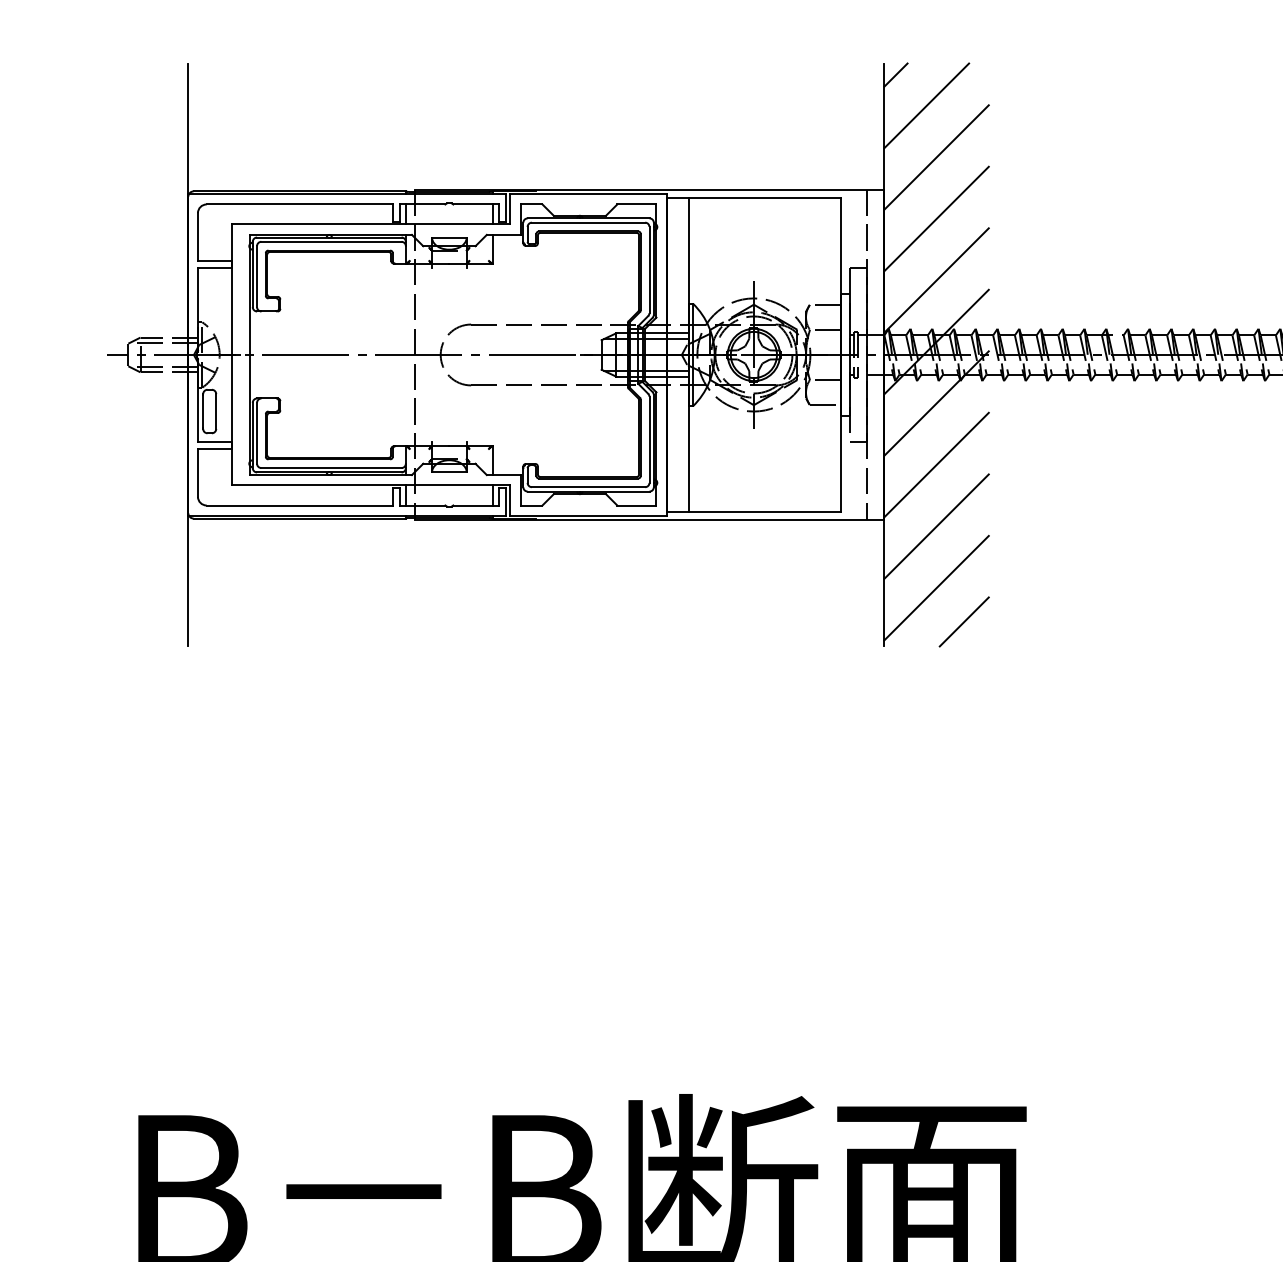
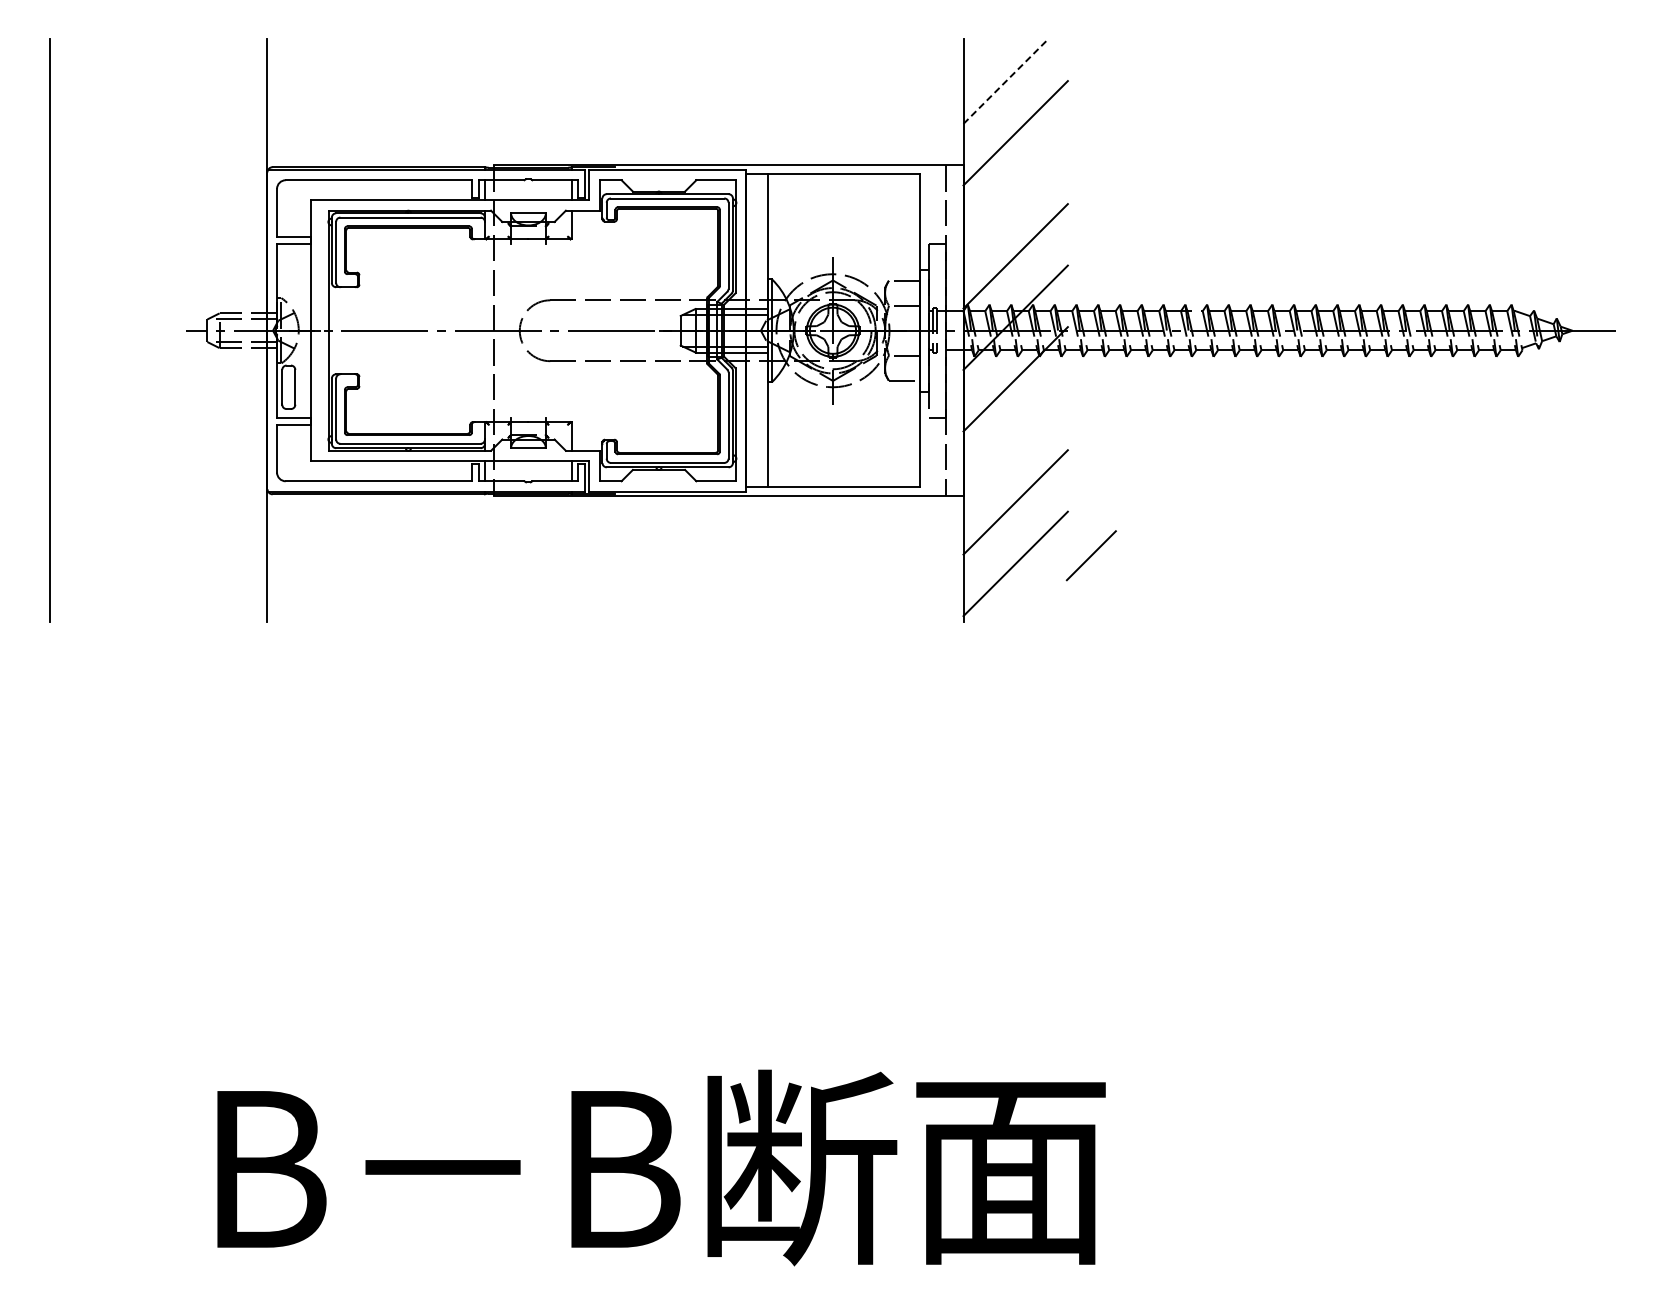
line: (895, 74) -> (974, 50), removed
line: (926, 105) -> (1005, 81), solid -> dashed
line: (936, 218) -> (1015, 194), removed
line: (936, 464) -> (1015, 440), removed
line: (963, 621) -> (1090, 555), moved

